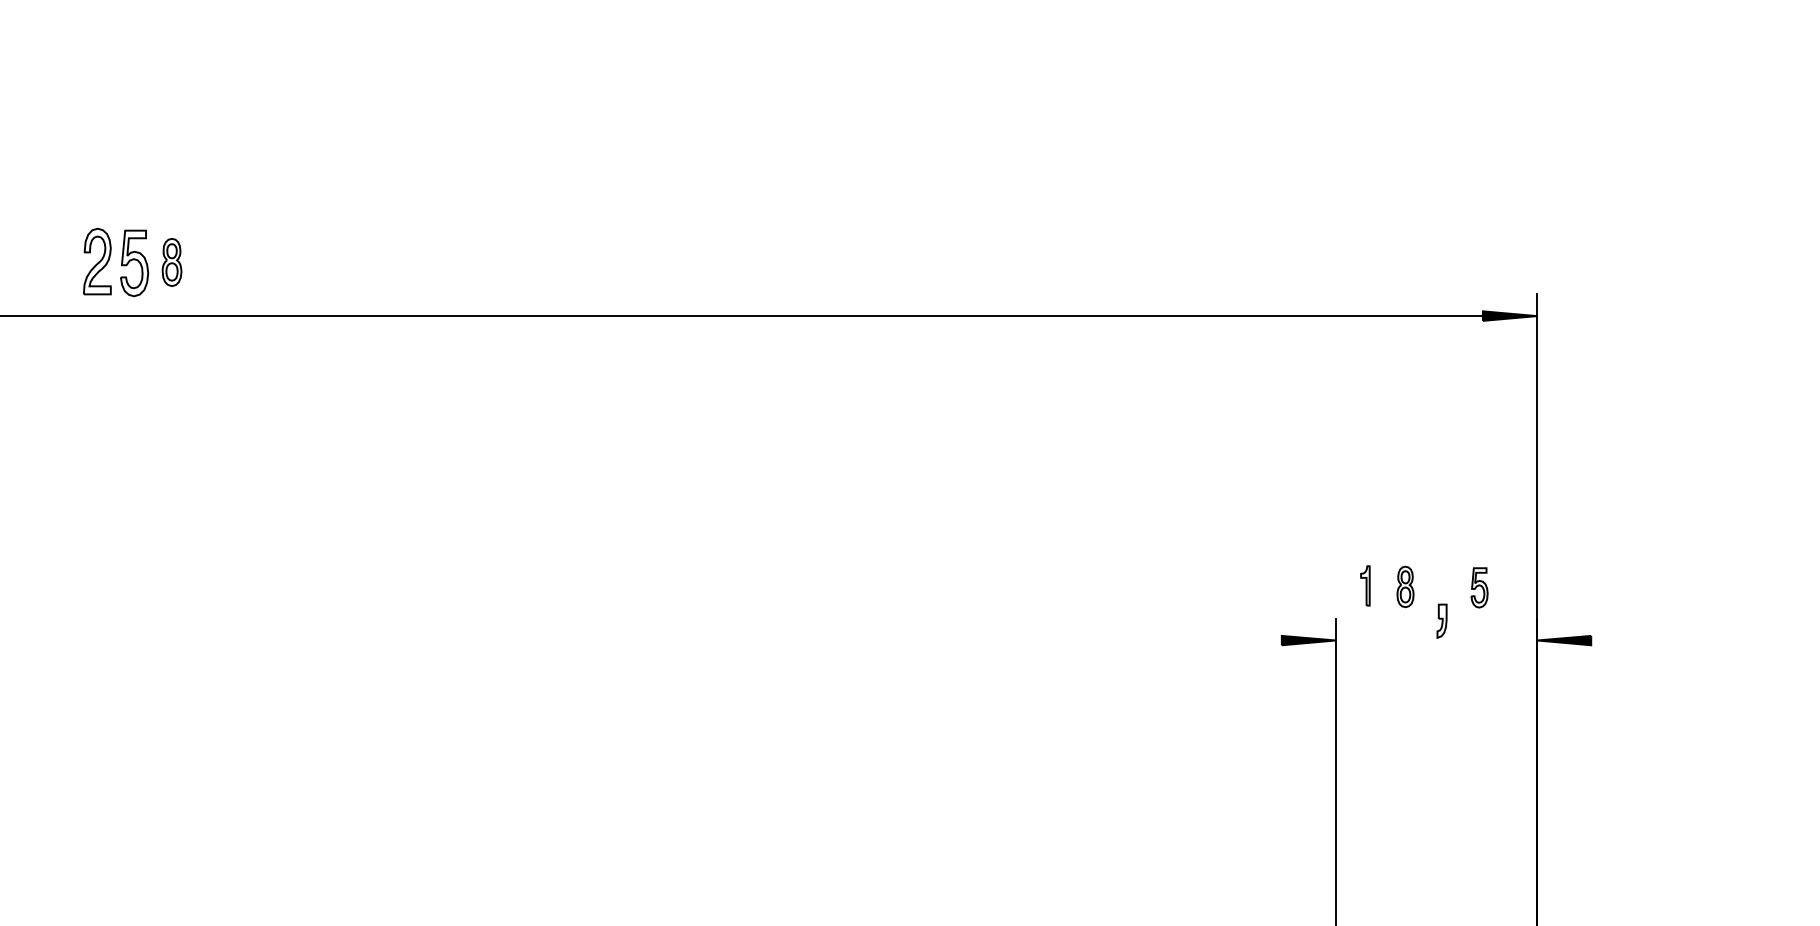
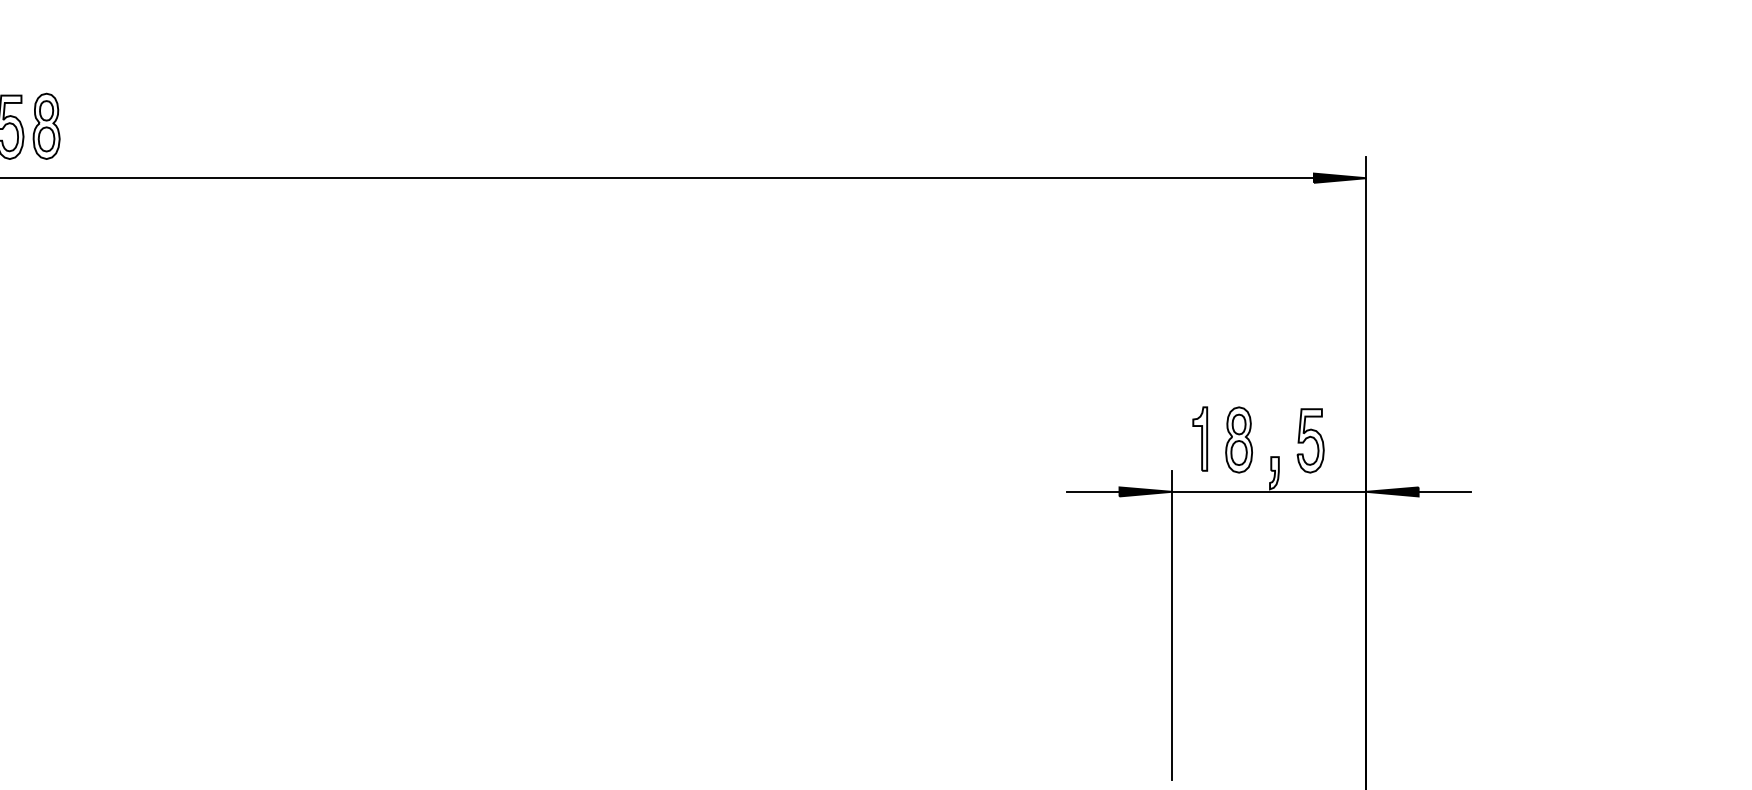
part: (171, 262) -> (46, 126), size x1.43
part: (1365, 585) -> (1200, 438), size x1.67
part: (1405, 586) -> (1239, 439), size x1.67
part: (1479, 587) -> (1310, 440), size x1.67
line: (1254, 640) -> (1093, 491), added
line: (1436, 640) -> (1269, 491), added
line: (1618, 640) -> (1445, 491), added

